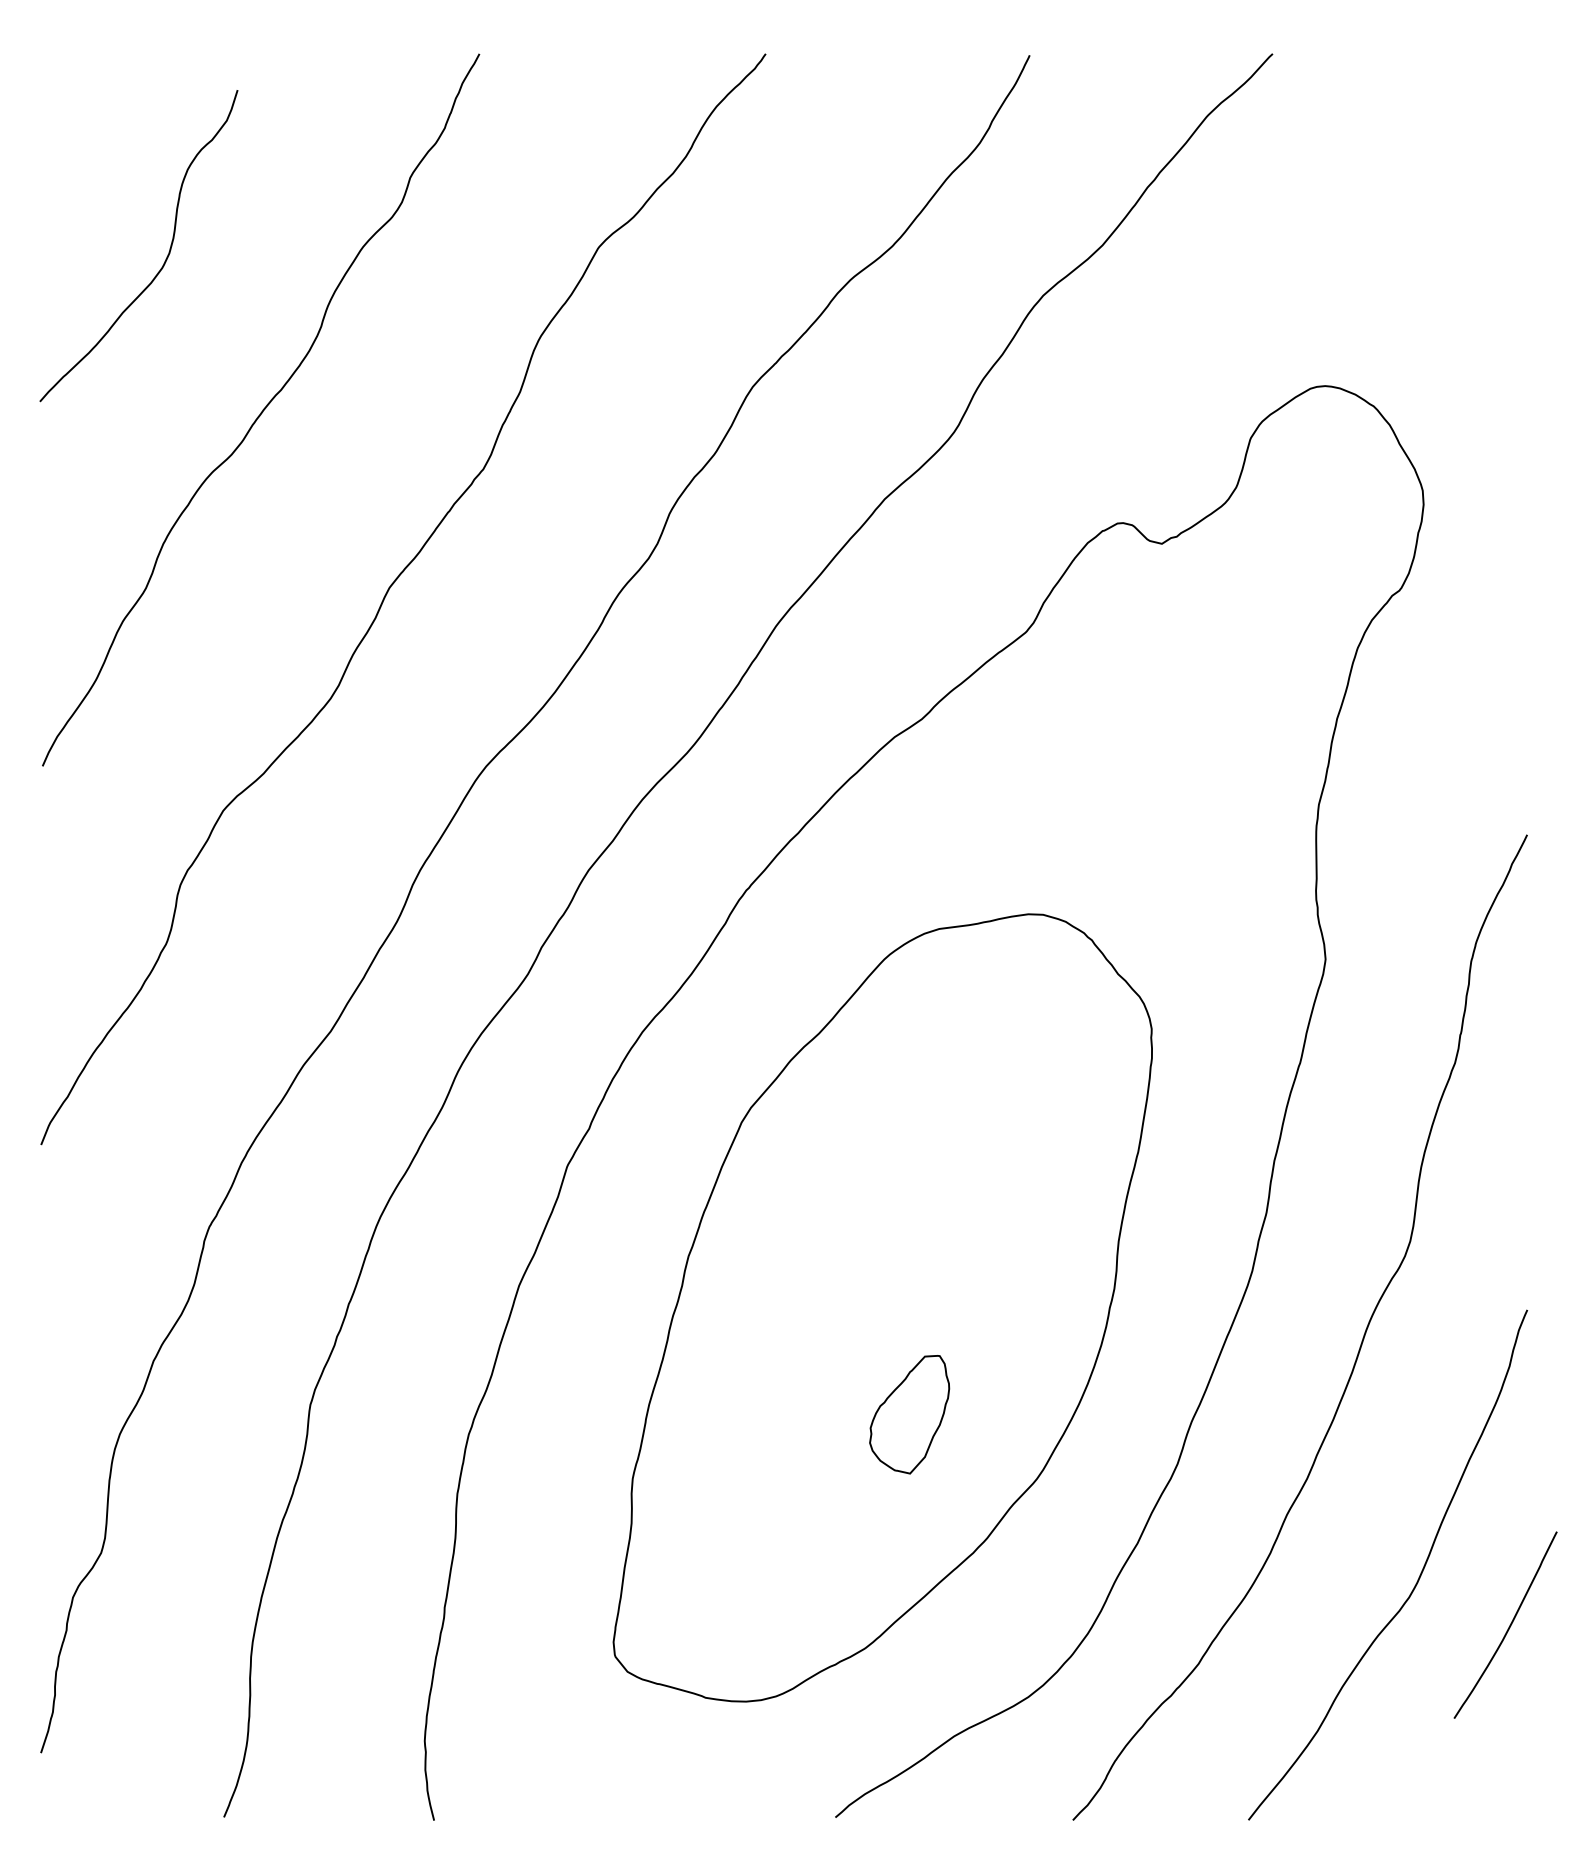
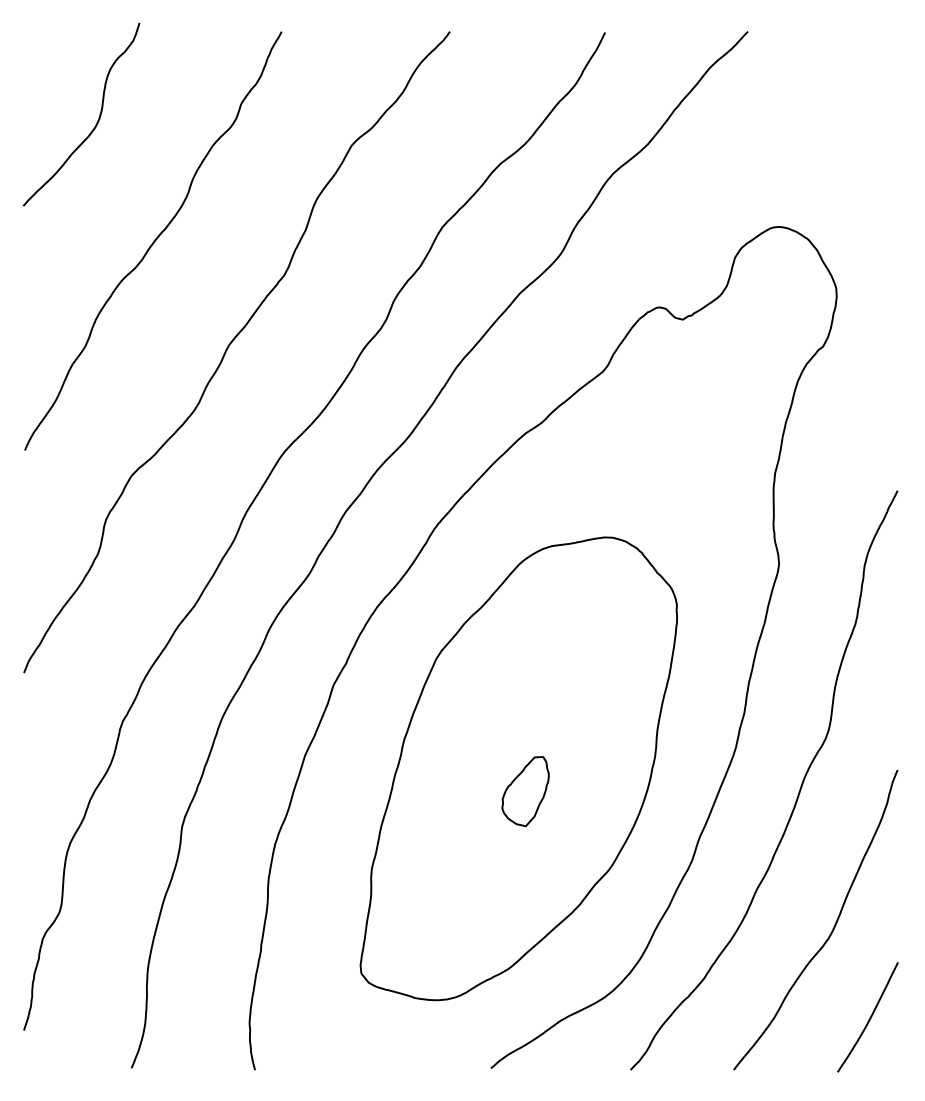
curve: (164, 259) -> (96, 122), moved
part: (909, 1414) -> (525, 791), moved
curve: (1508, 1625) -> (869, 1017), moved

